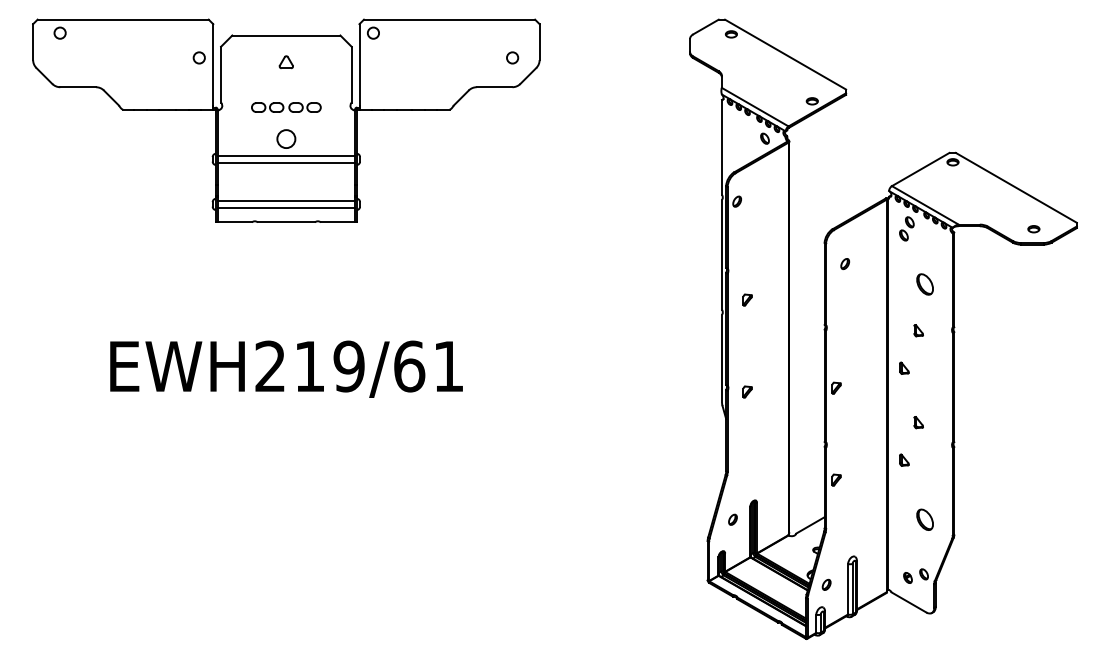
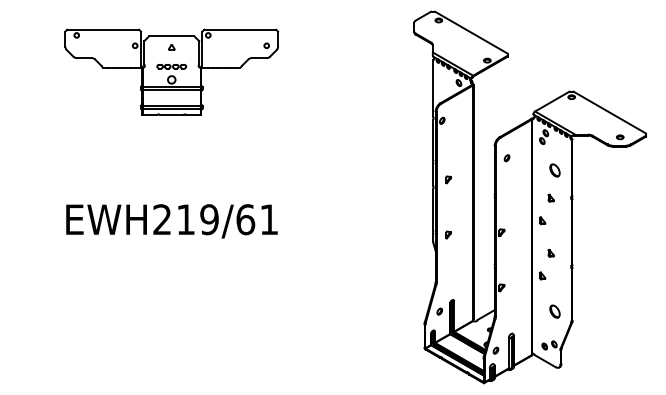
part: (285, 119) -> (171, 71), size x0.7

